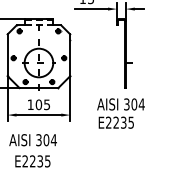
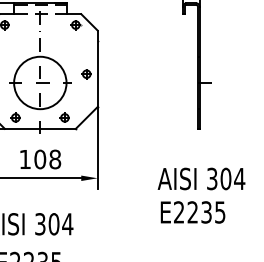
text: (47, 104) -> (55, 158), 105 -> 108
text: (120, 113) -> (200, 195), moved

